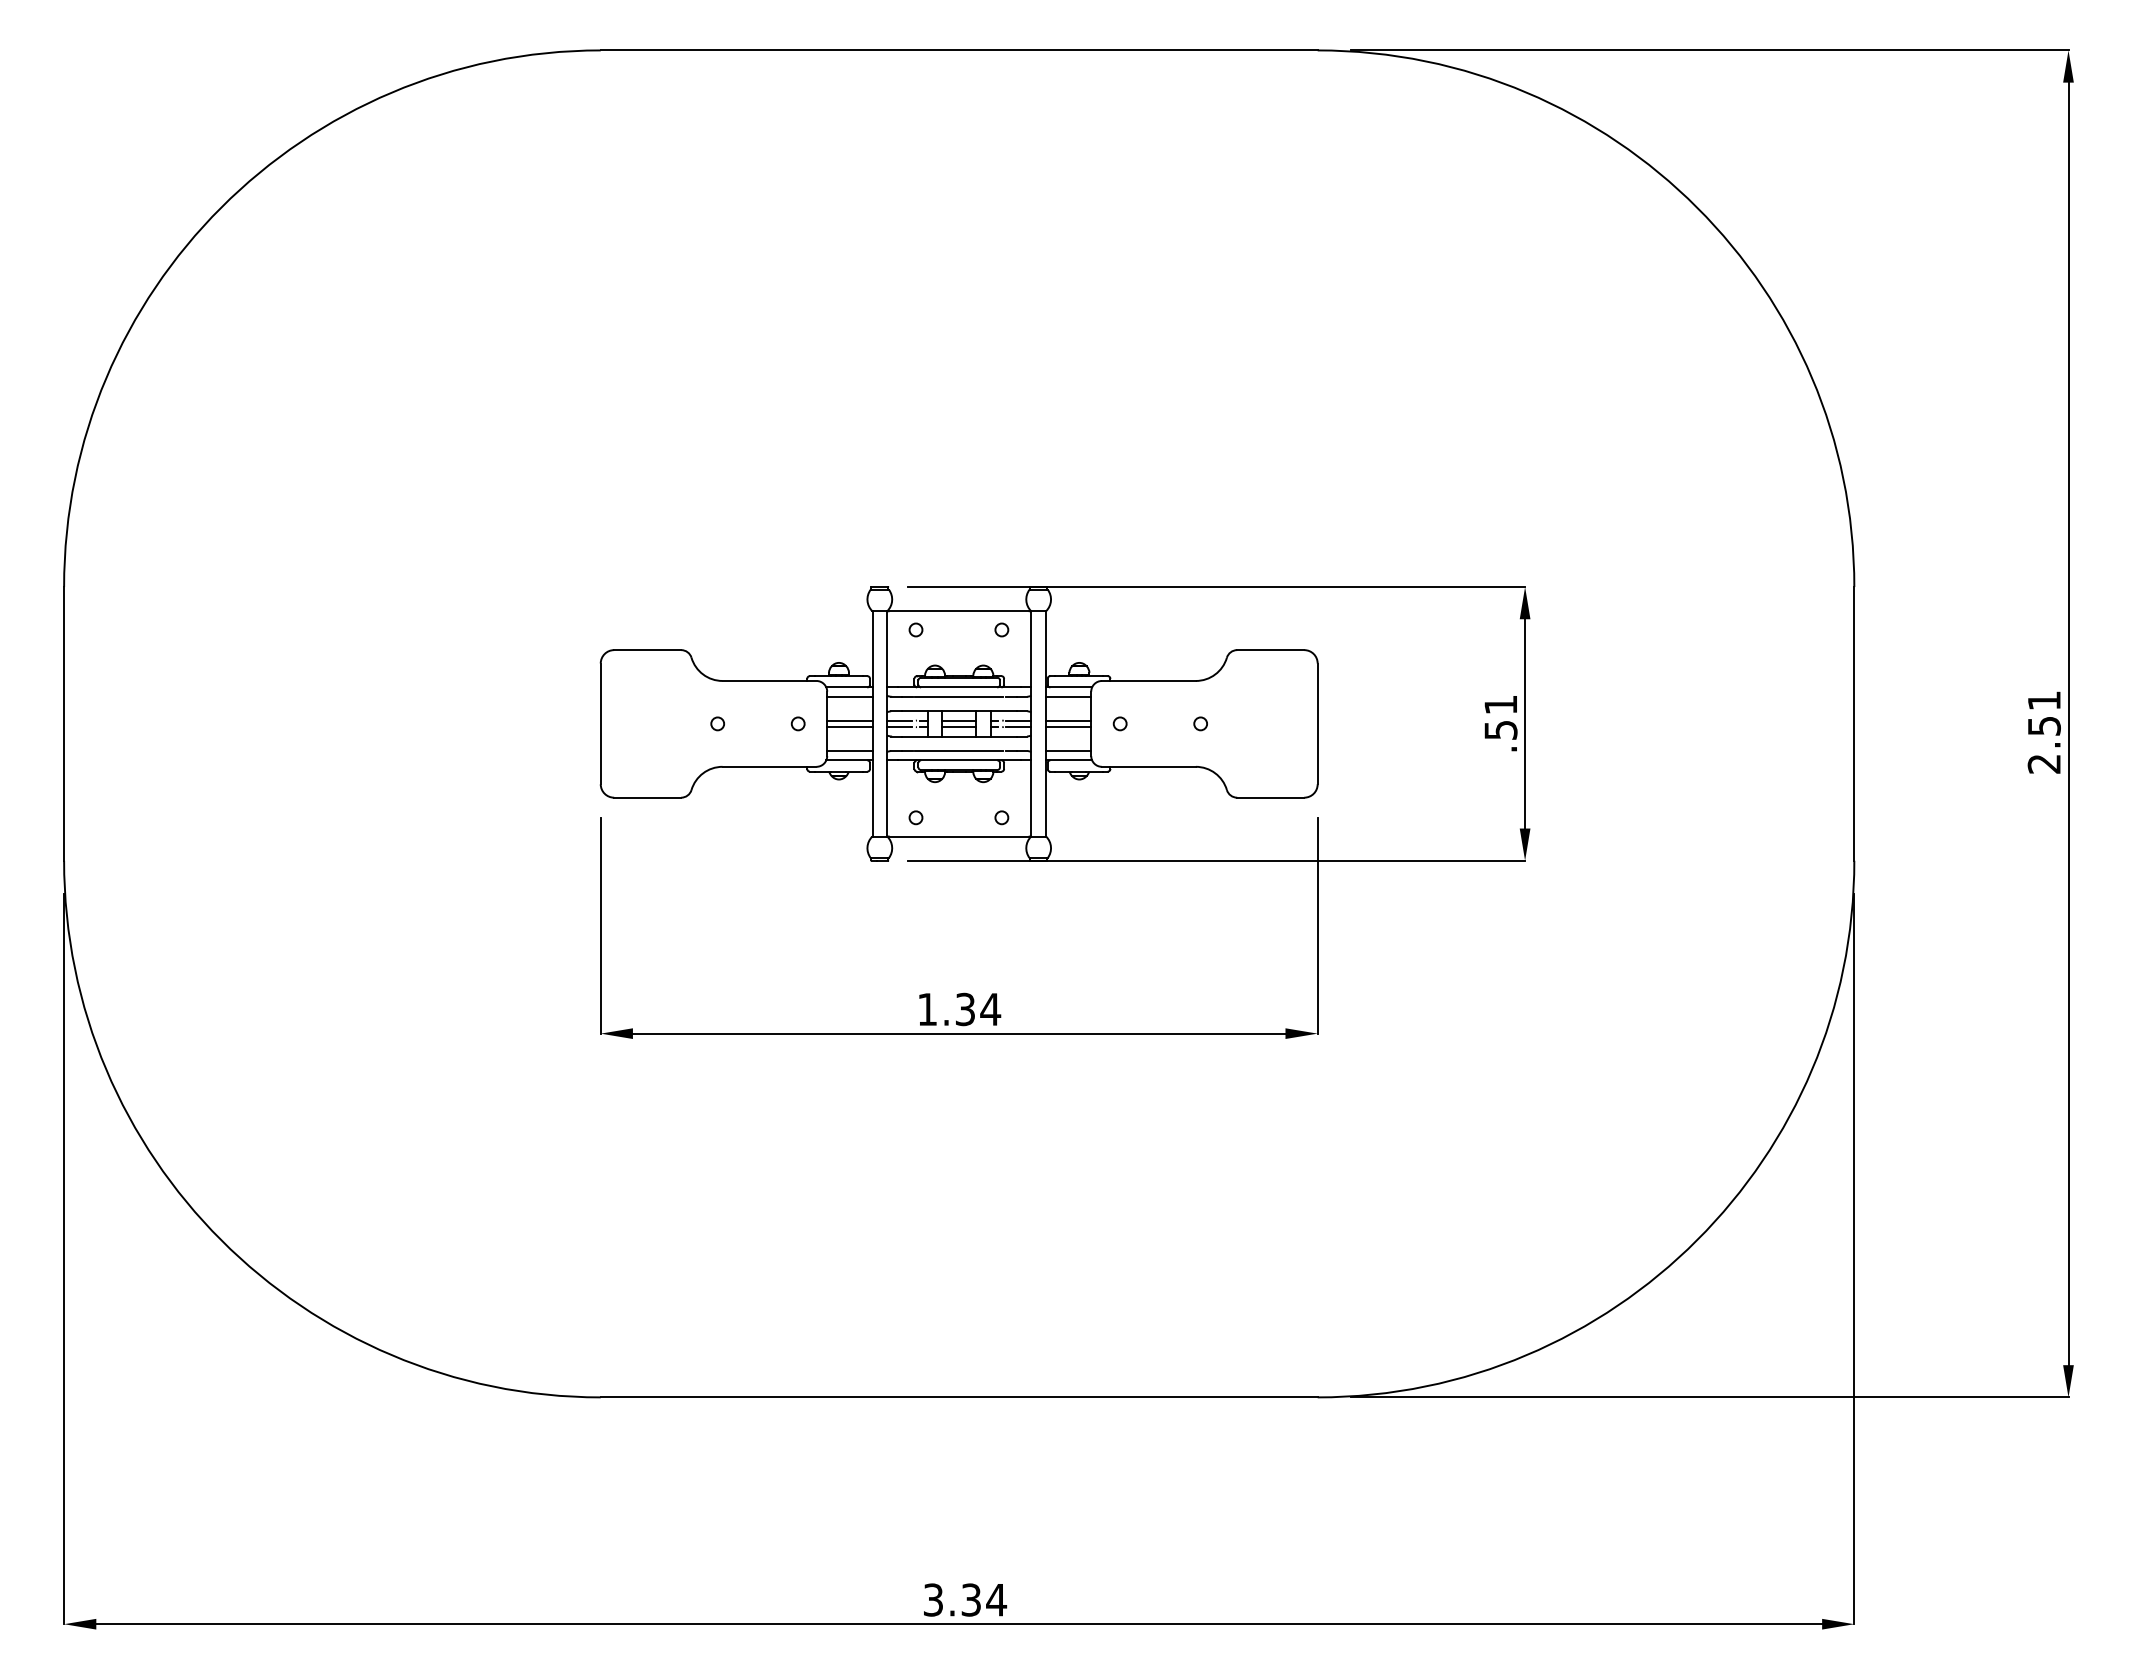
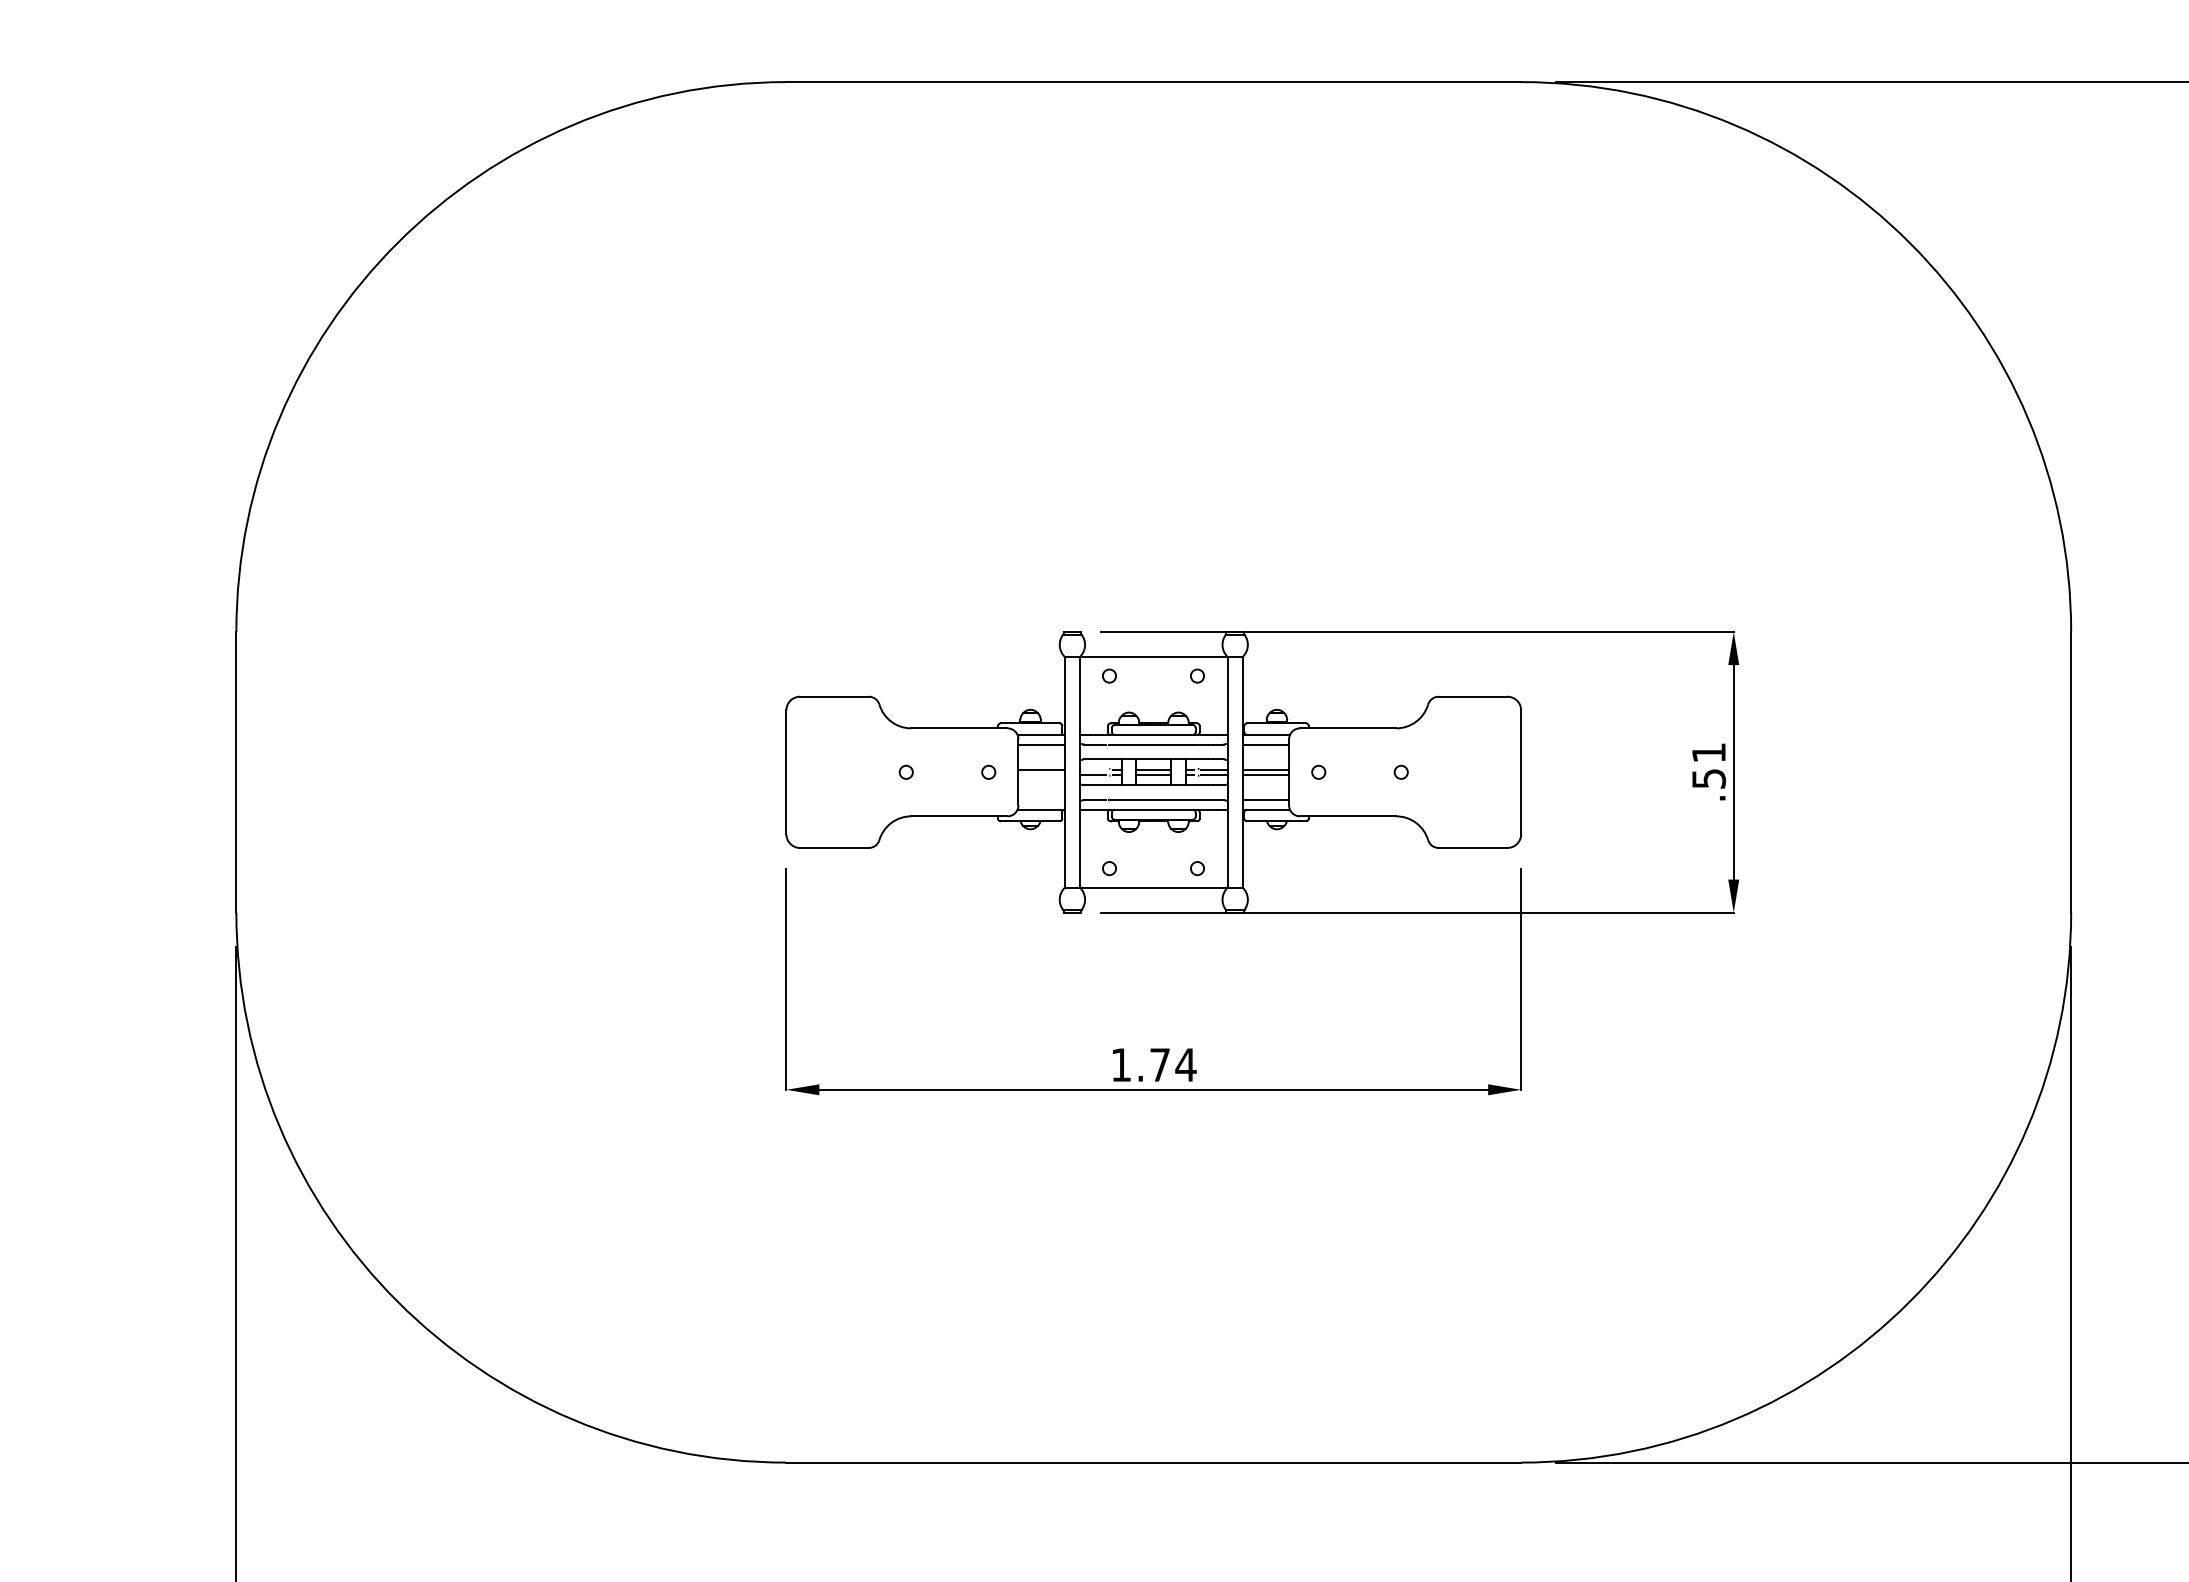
line: (899, 721) -> (1092, 769), removed
line: (849, 726) -> (1041, 775), removed
line: (849, 750) -> (1041, 799), removed
text: (965, 1009) -> (1160, 1065), 1.34 -> 1.74

